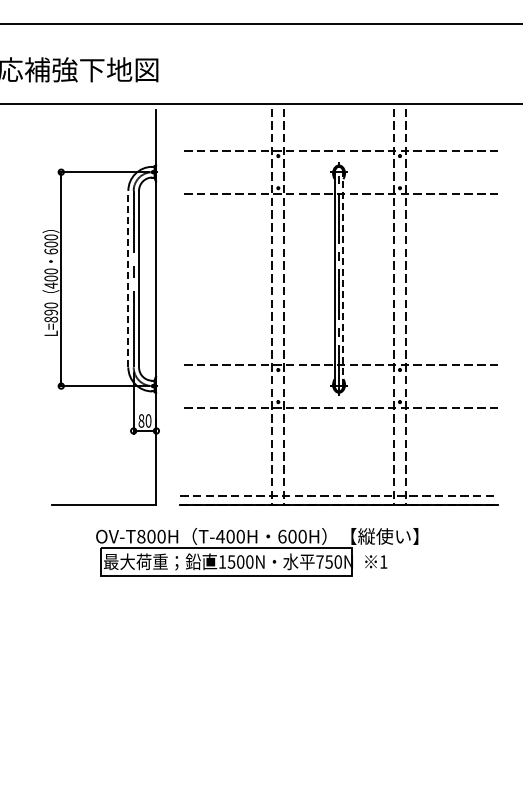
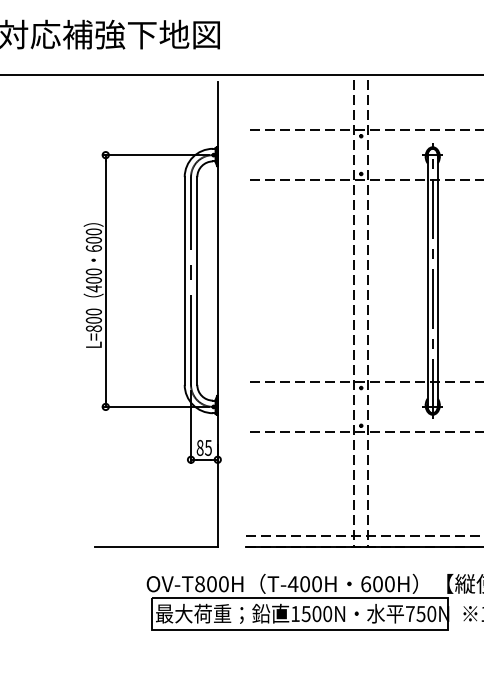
line: (128, 278) -> (184, 280), dashed -> solid
line: (343, 279) -> (437, 281), dashed -> solid
text: (50, 312) -> (93, 320), L=890 -> L=800
text: (148, 420) -> (208, 447), 80 -> 85

